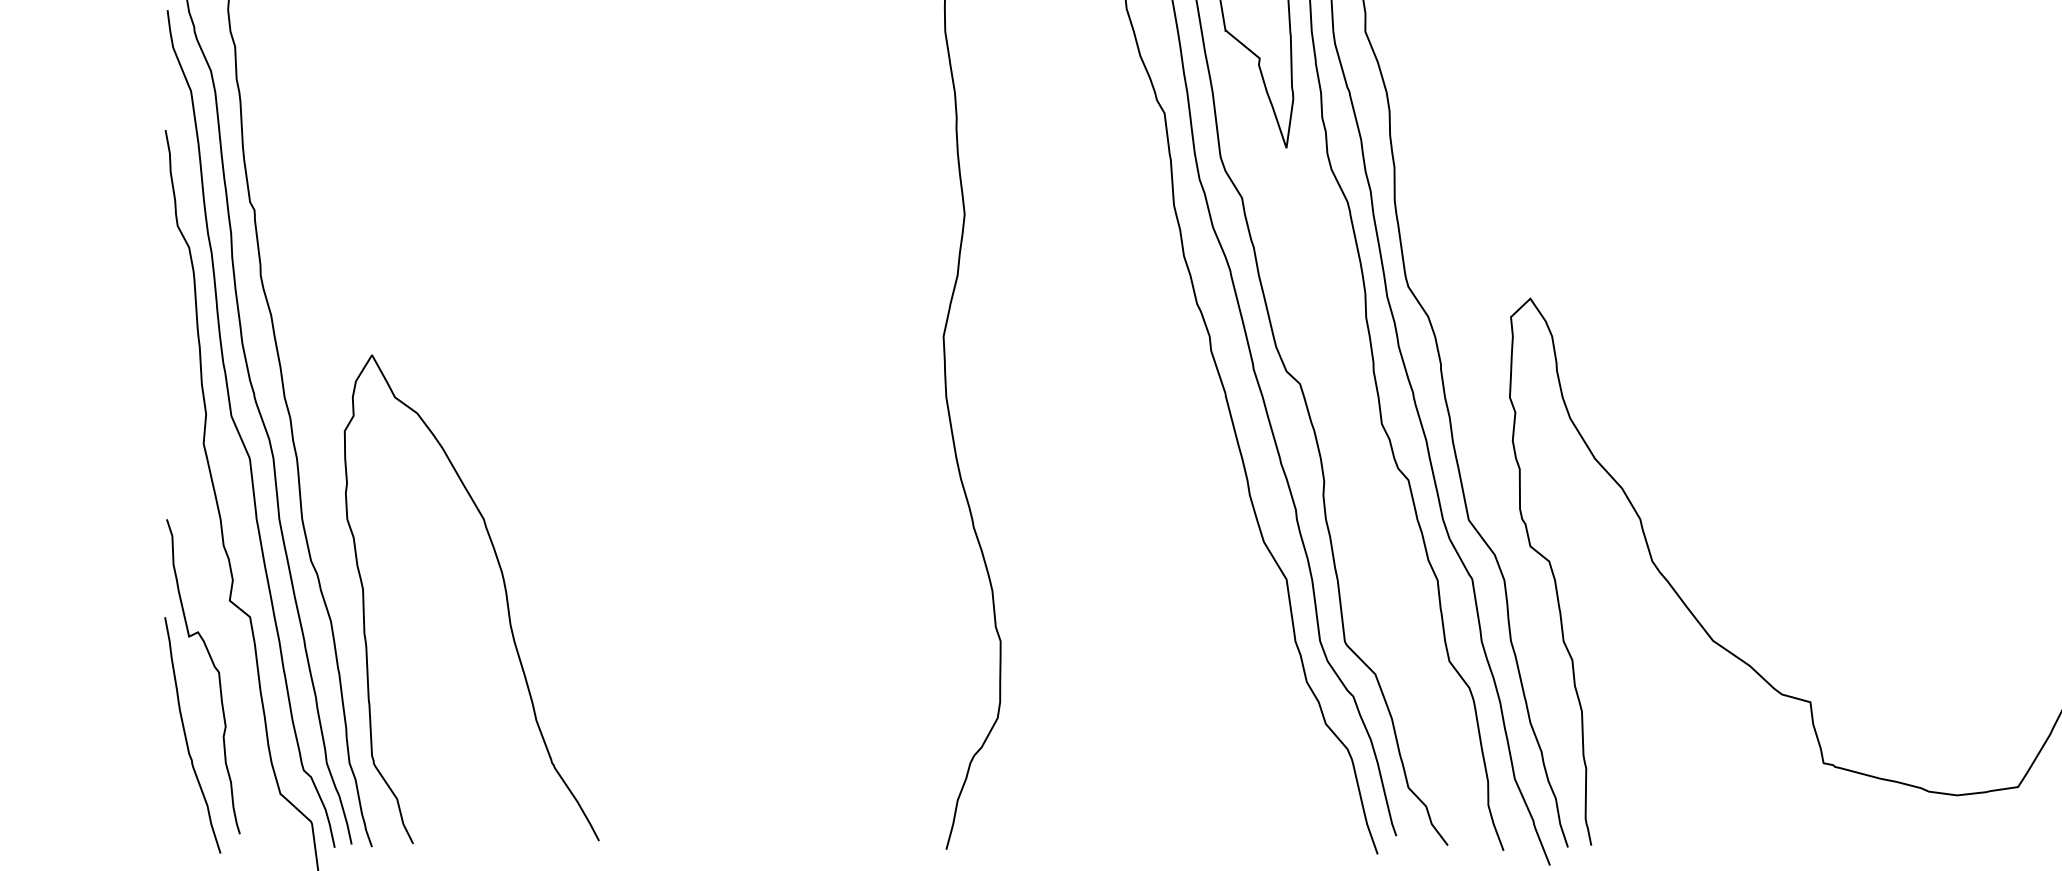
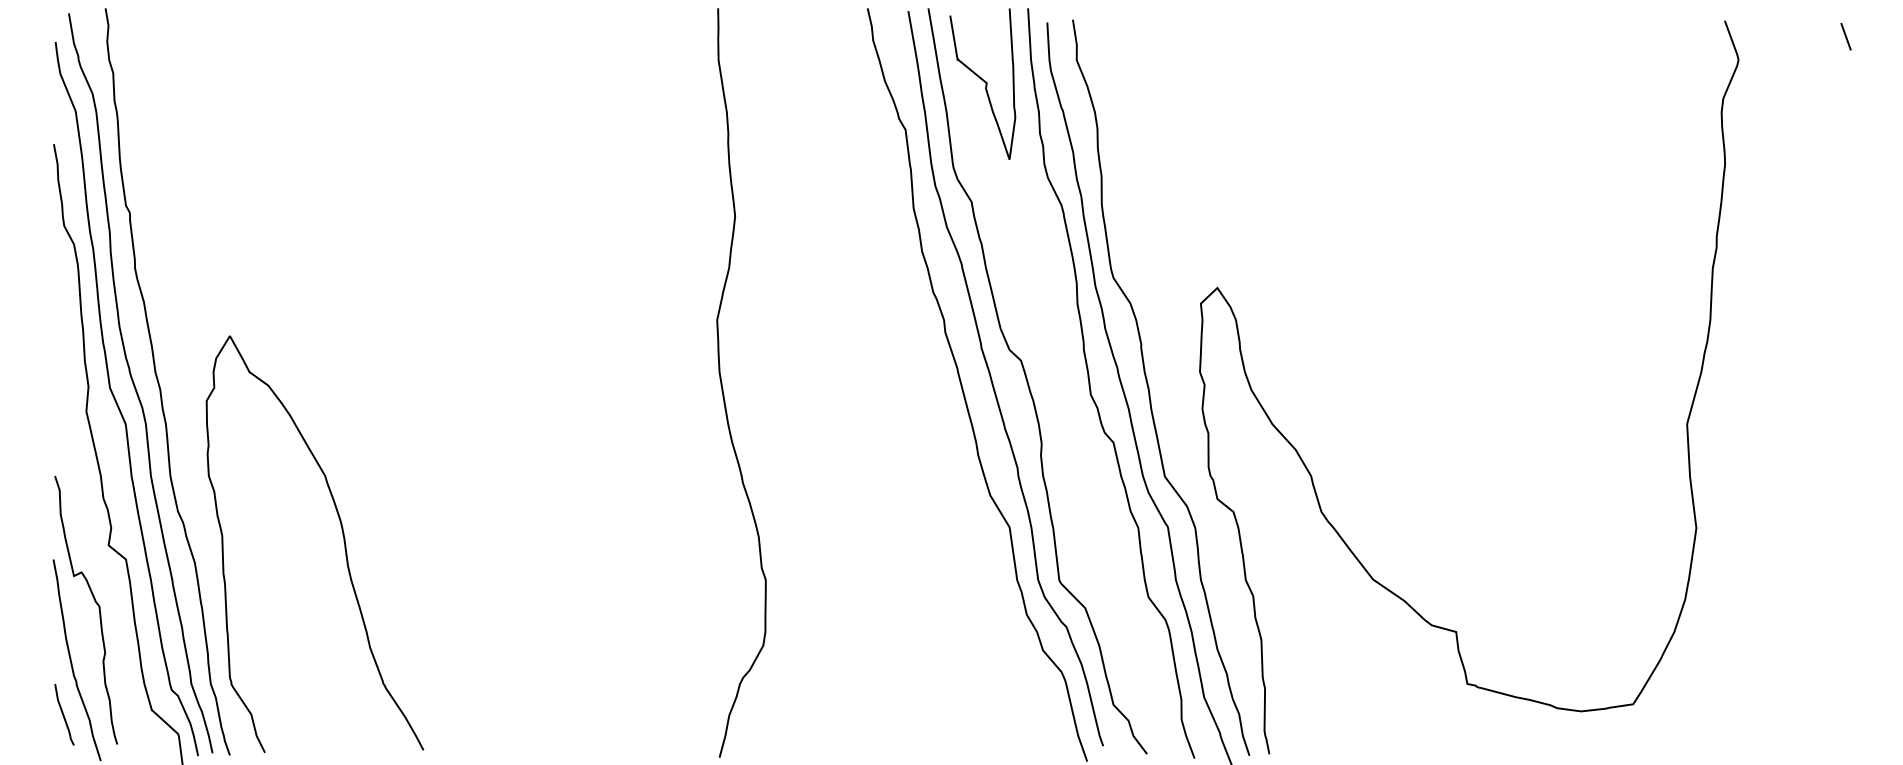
curve: (177, 799) -> (64, 714), added

